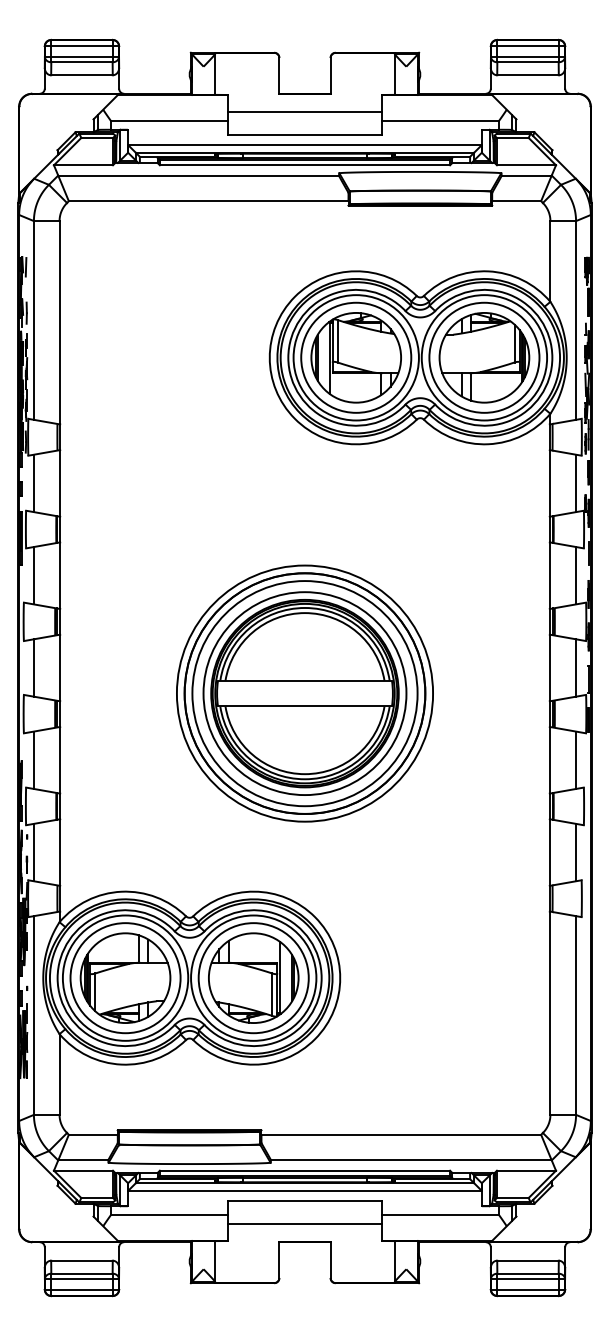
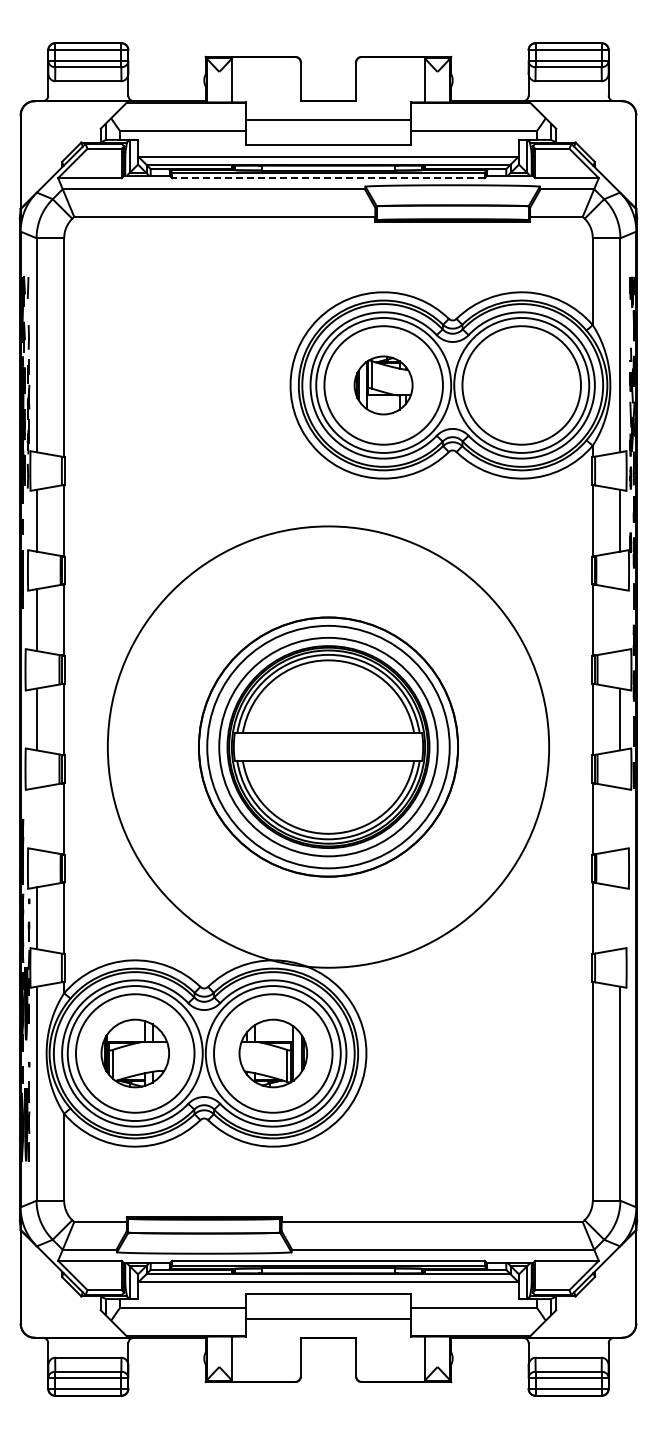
line: (305, 165) -> (328, 178), solid -> dashed
part: (356, 357) -> (383, 385), size x0.6
part: (484, 357) -> (521, 385), removed
line: (576, 576) -> (620, 620), removed
circle: (305, 694) -> (328, 747), size x1.6
line: (33, 759) -> (36, 818), removed
line: (576, 759) -> (620, 818), removed
line: (576, 852) -> (620, 918), removed
part: (125, 978) -> (135, 1053), size x0.7
part: (253, 978) -> (273, 1053), size x0.7

